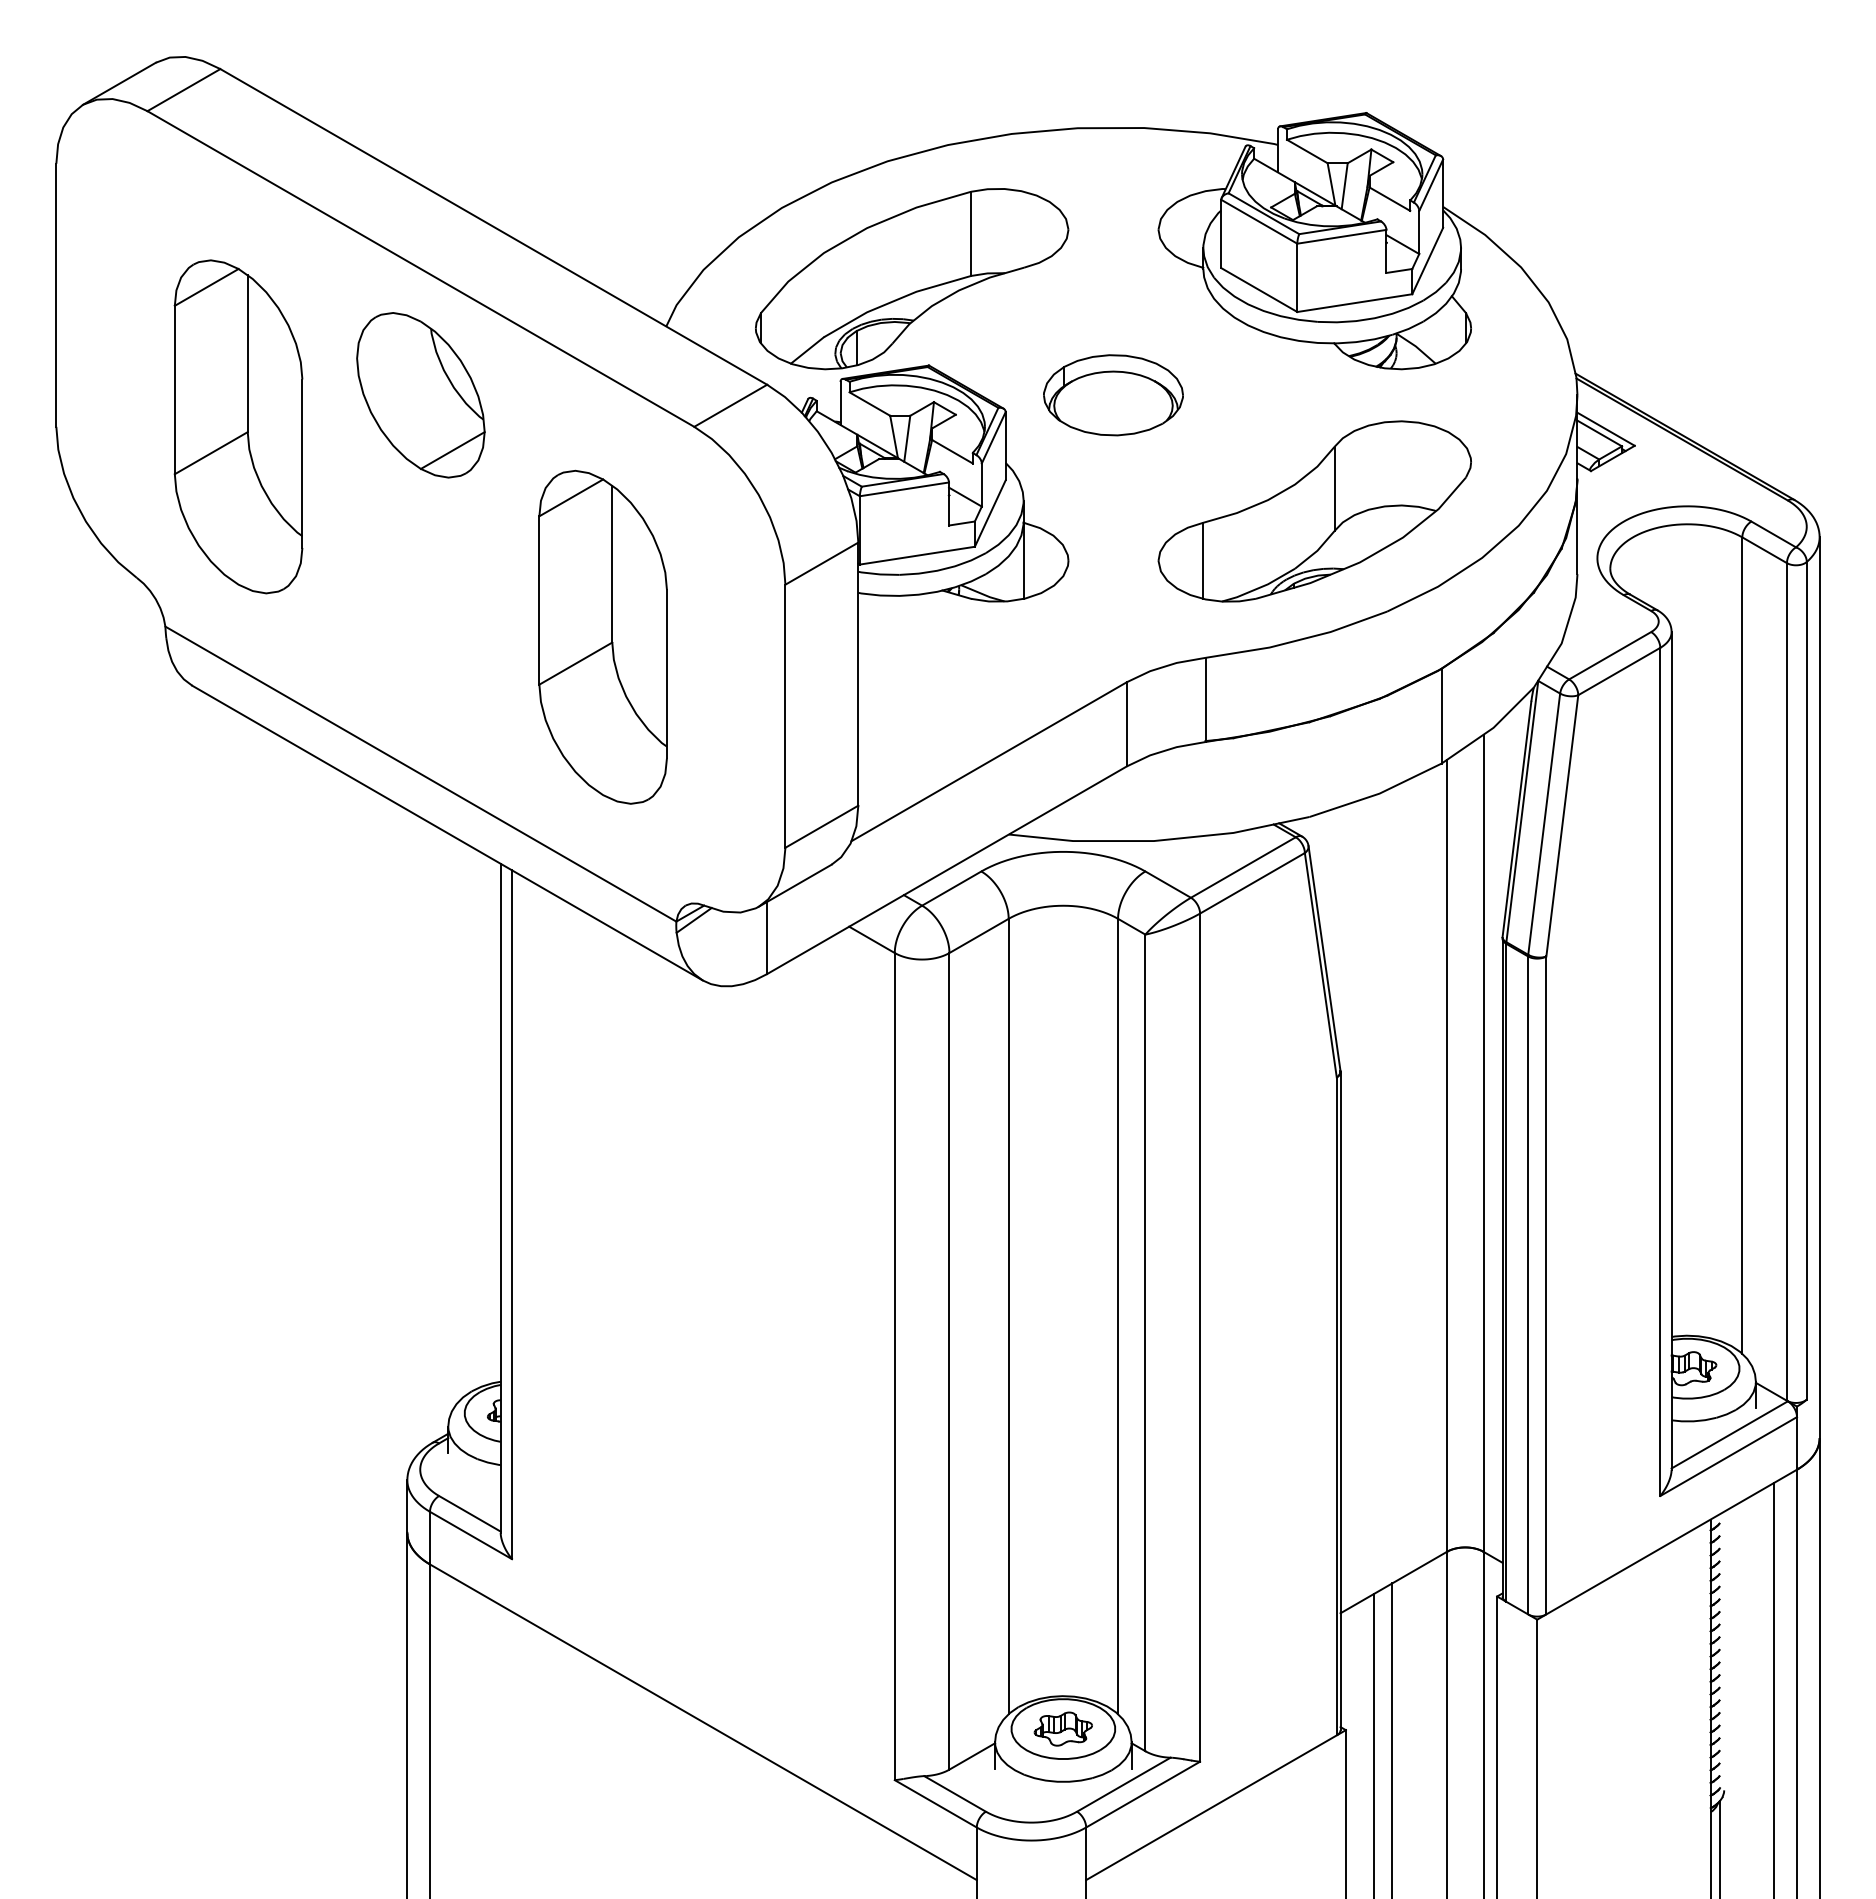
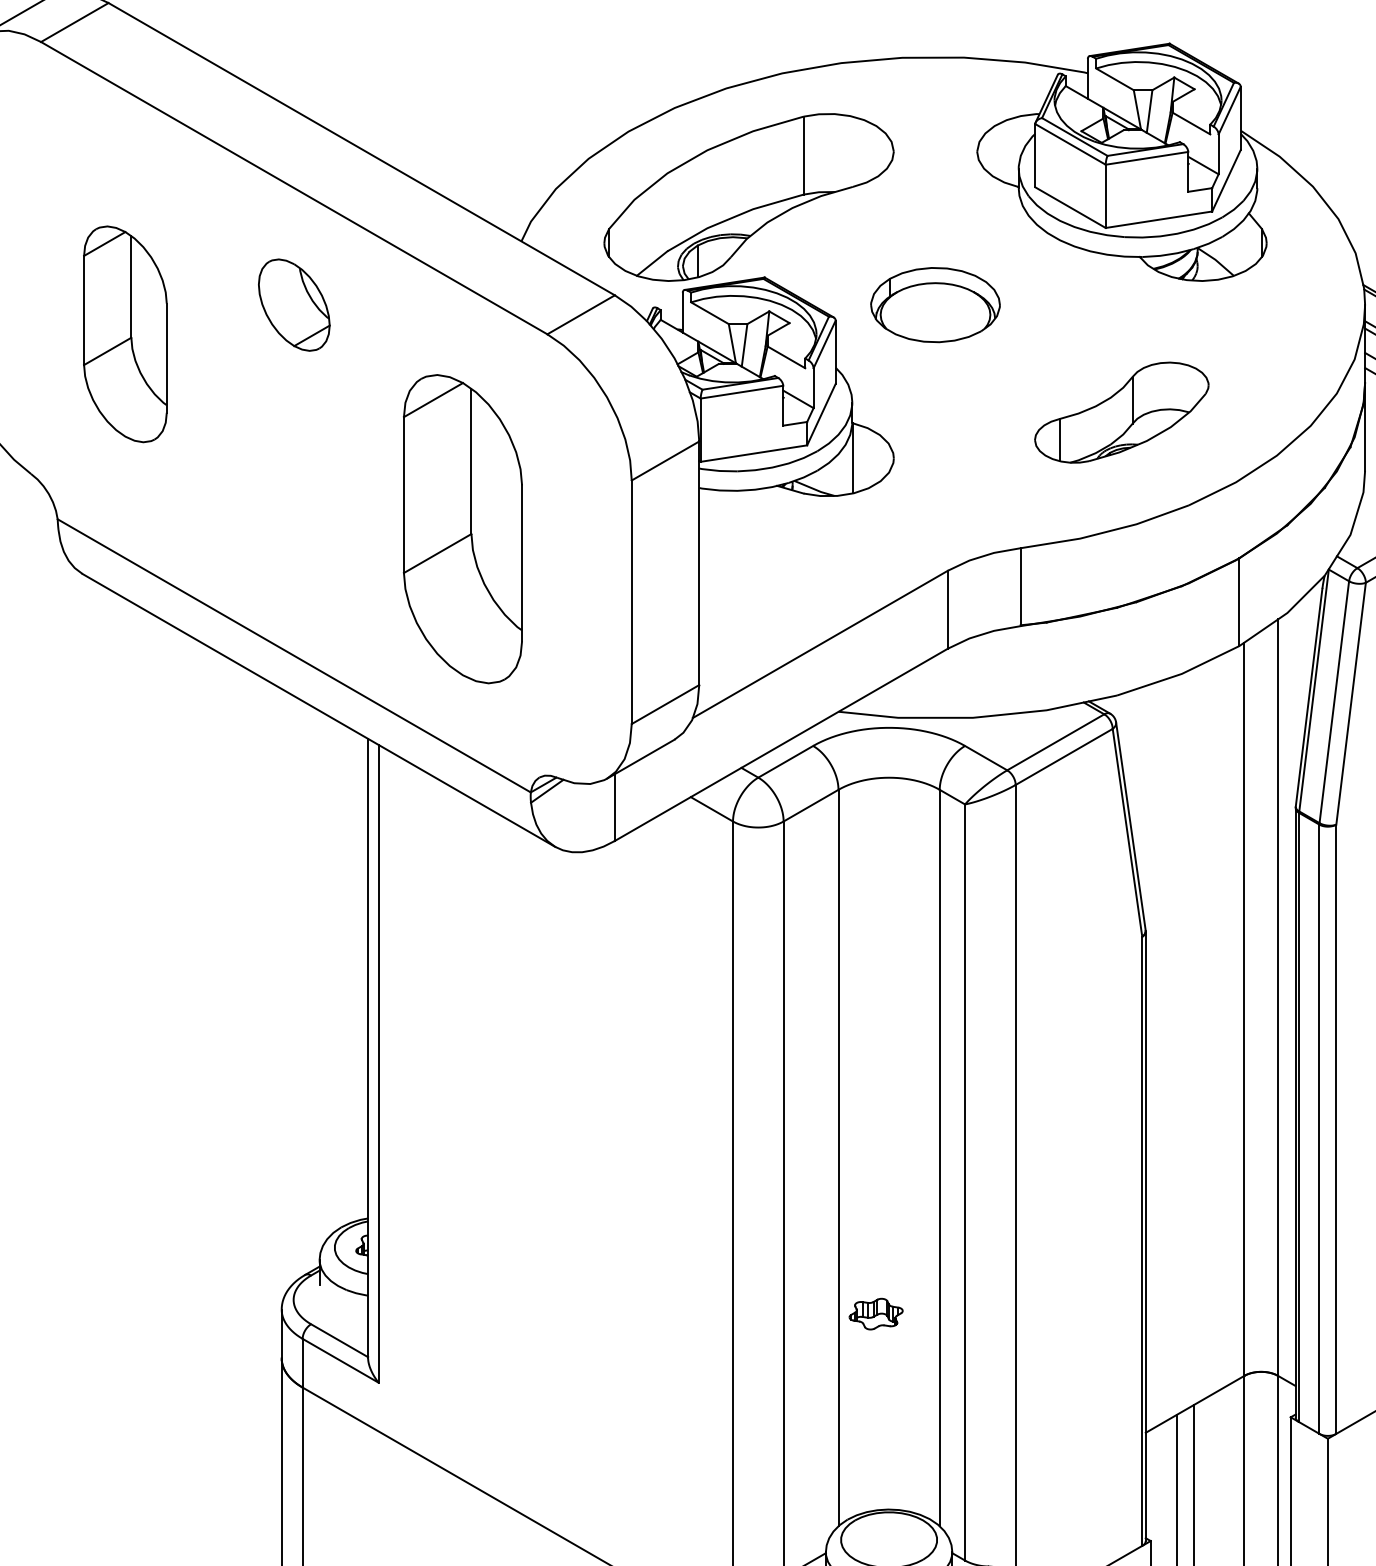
part: (420, 395) -> (293, 305), size x0.6
part: (238, 426) -> (125, 333), size x0.7
part: (1314, 511) -> (1121, 412), size x0.6
part: (1062, 1728) -> (875, 1313), moved

